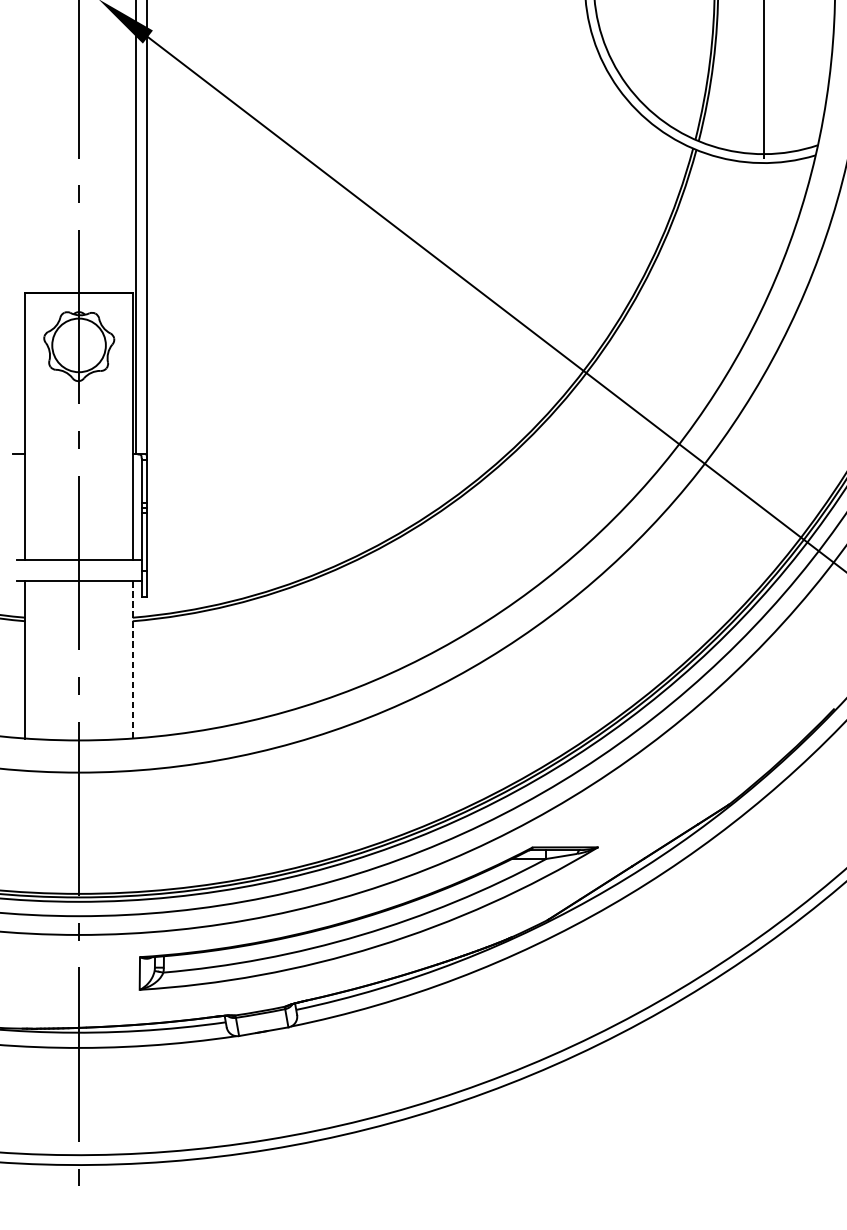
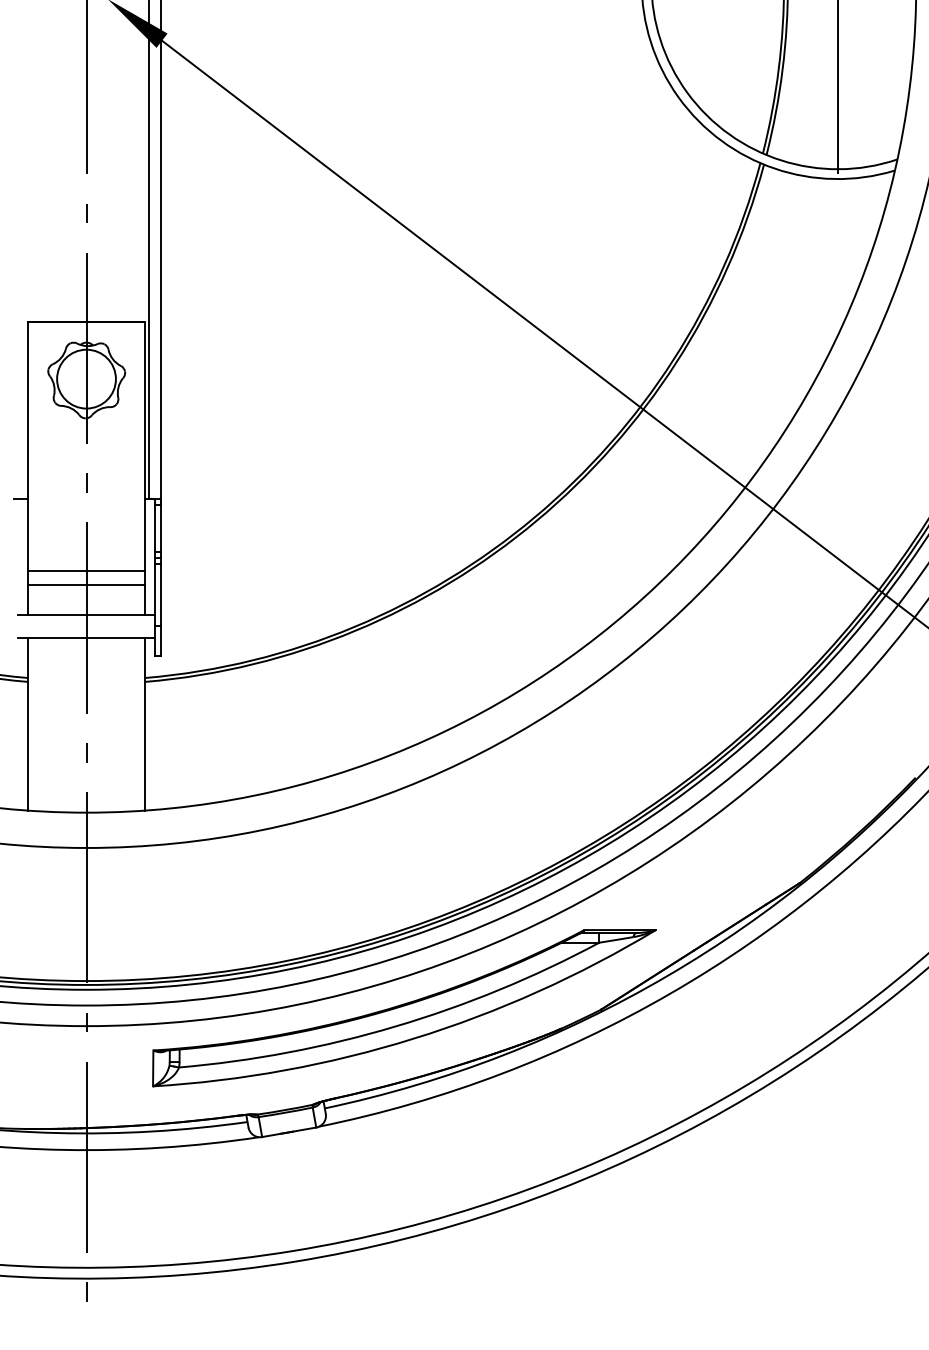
line: (79, 519) -> (86, 570), added
line: (79, 532) -> (86, 584), added
line: (132, 660) -> (145, 724), dashed -> solid

